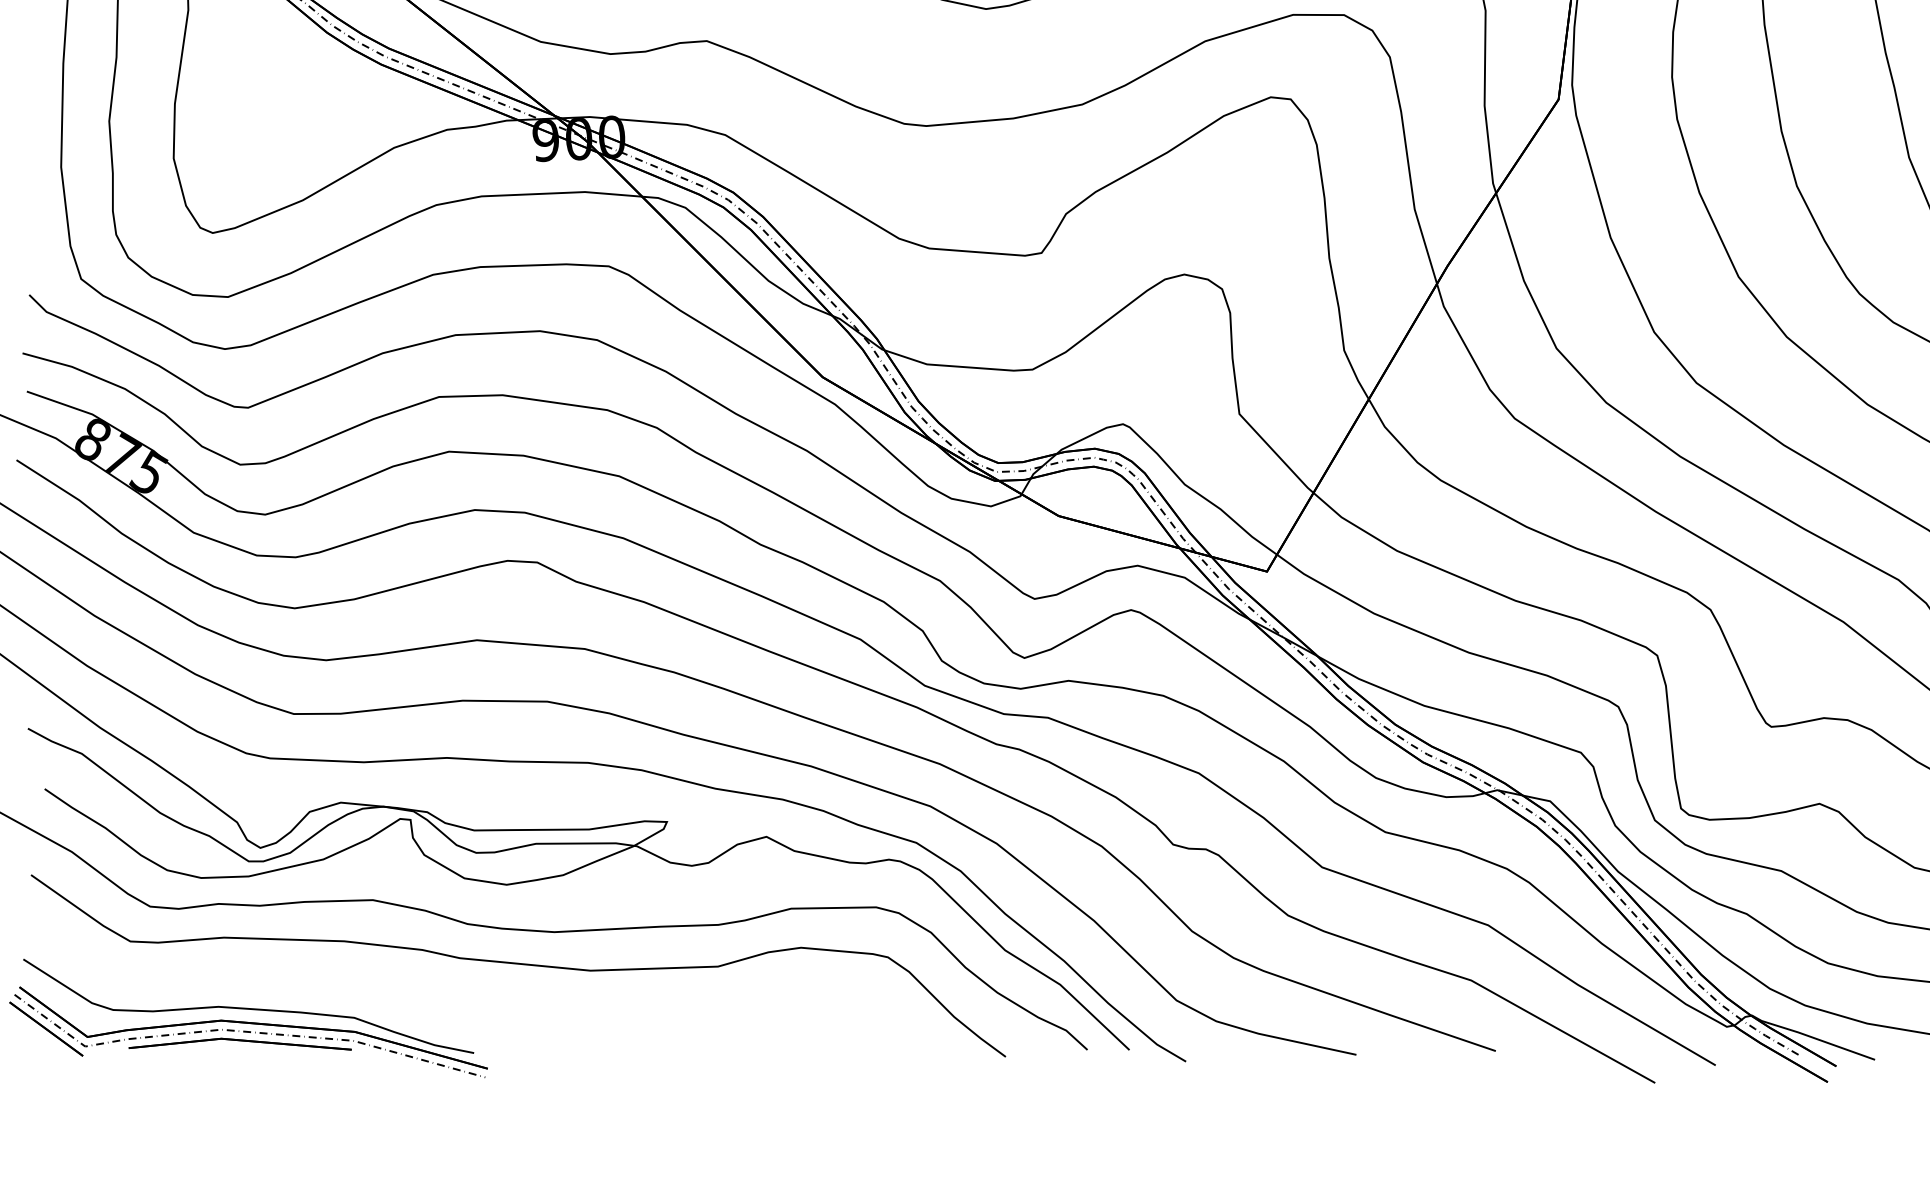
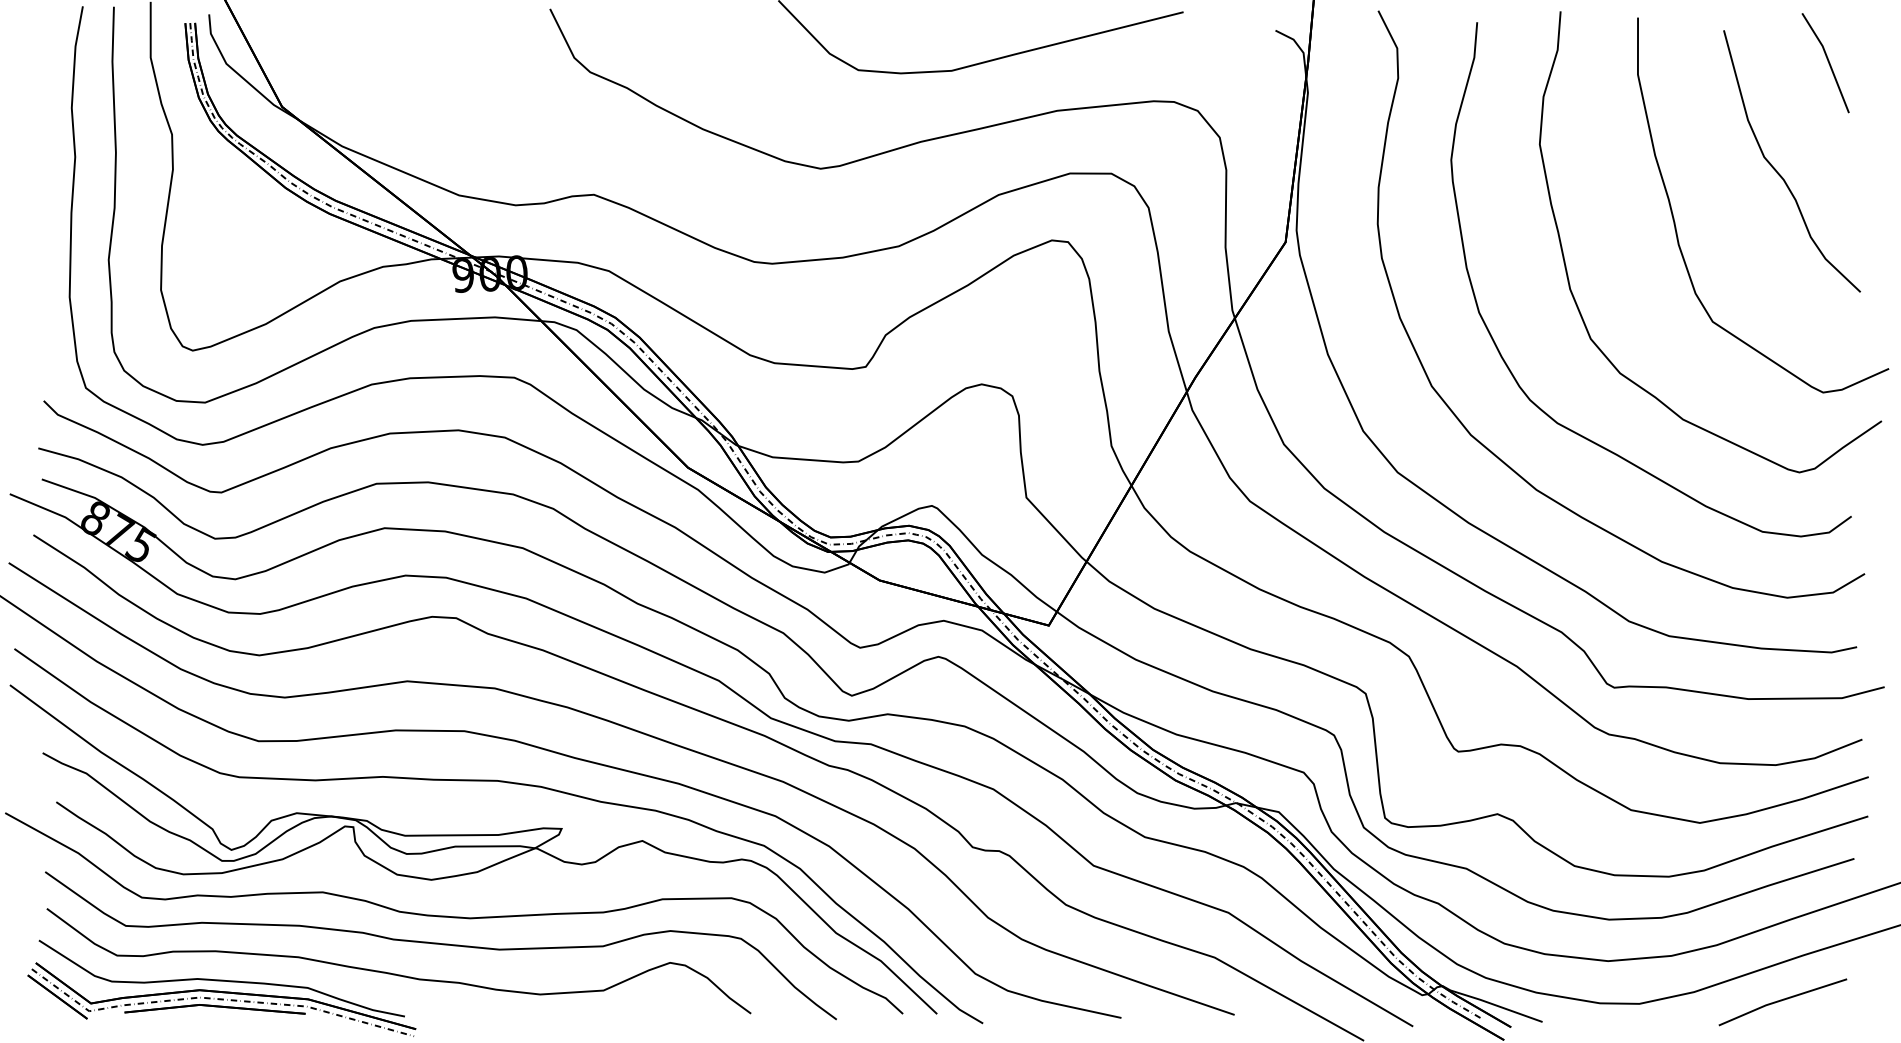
curve: (462, 1000) -> (395, 973), added

